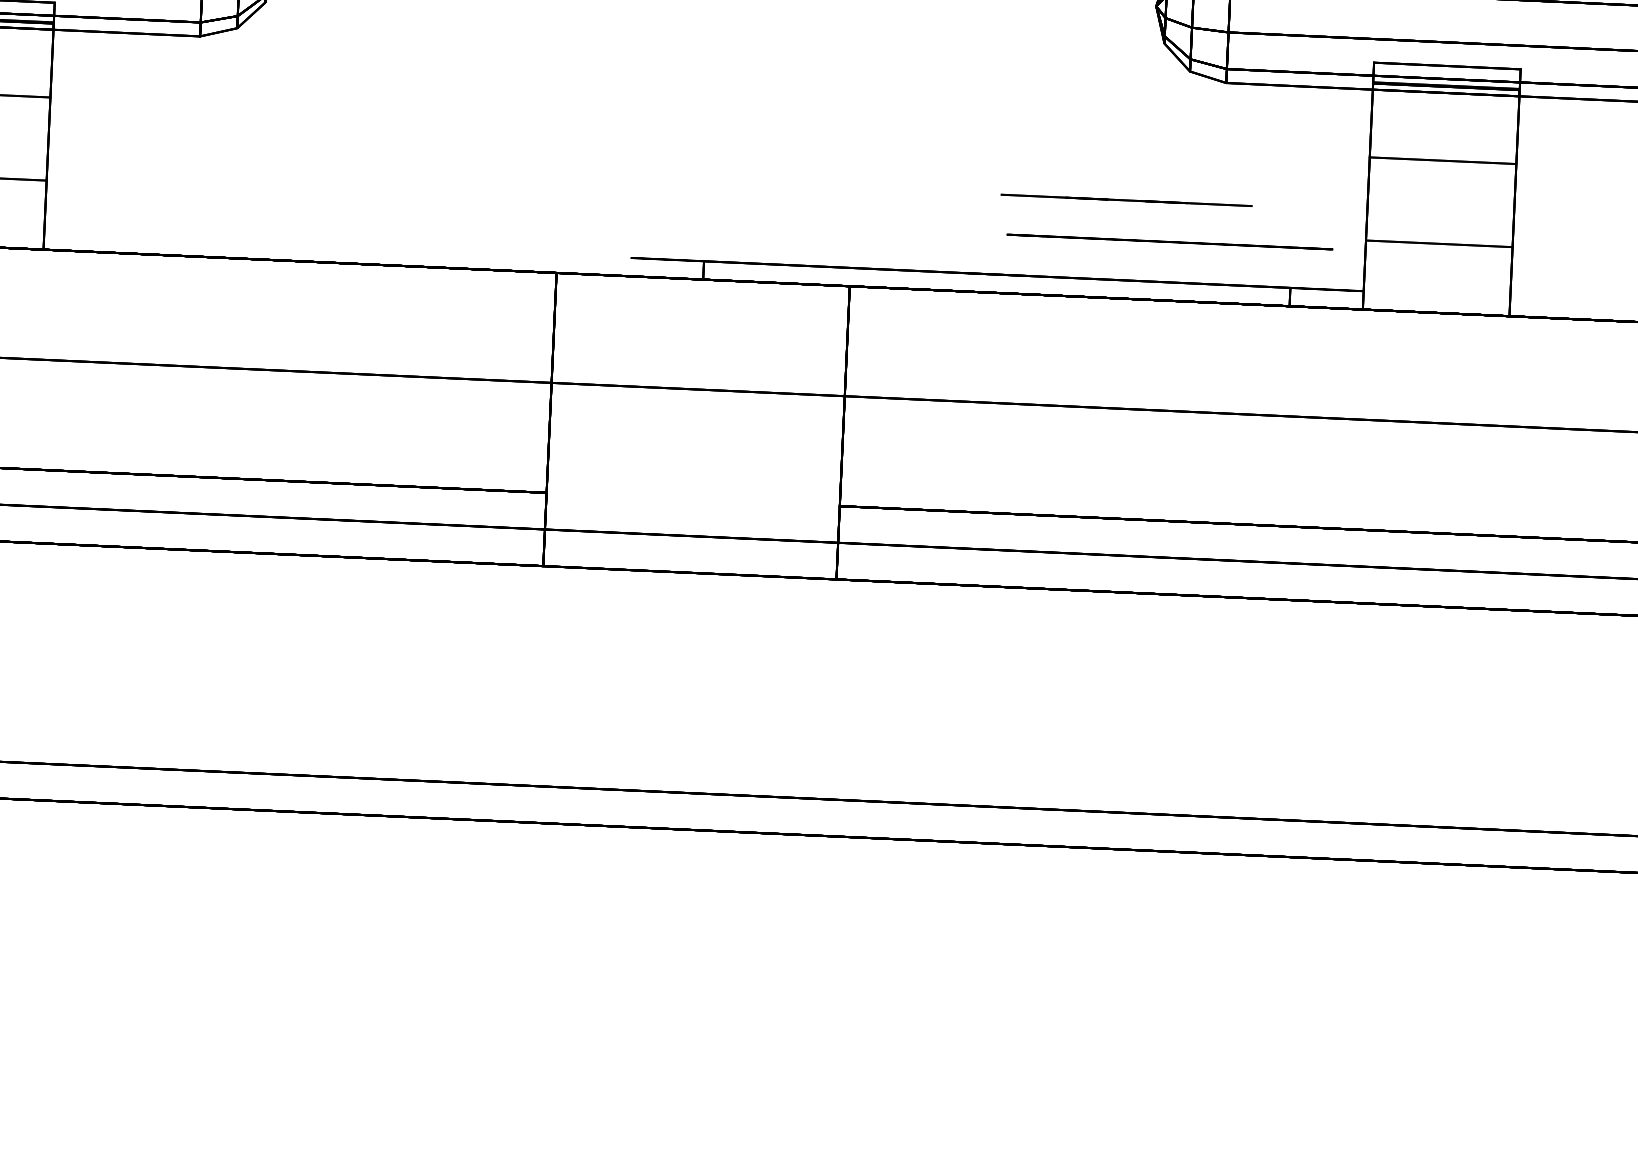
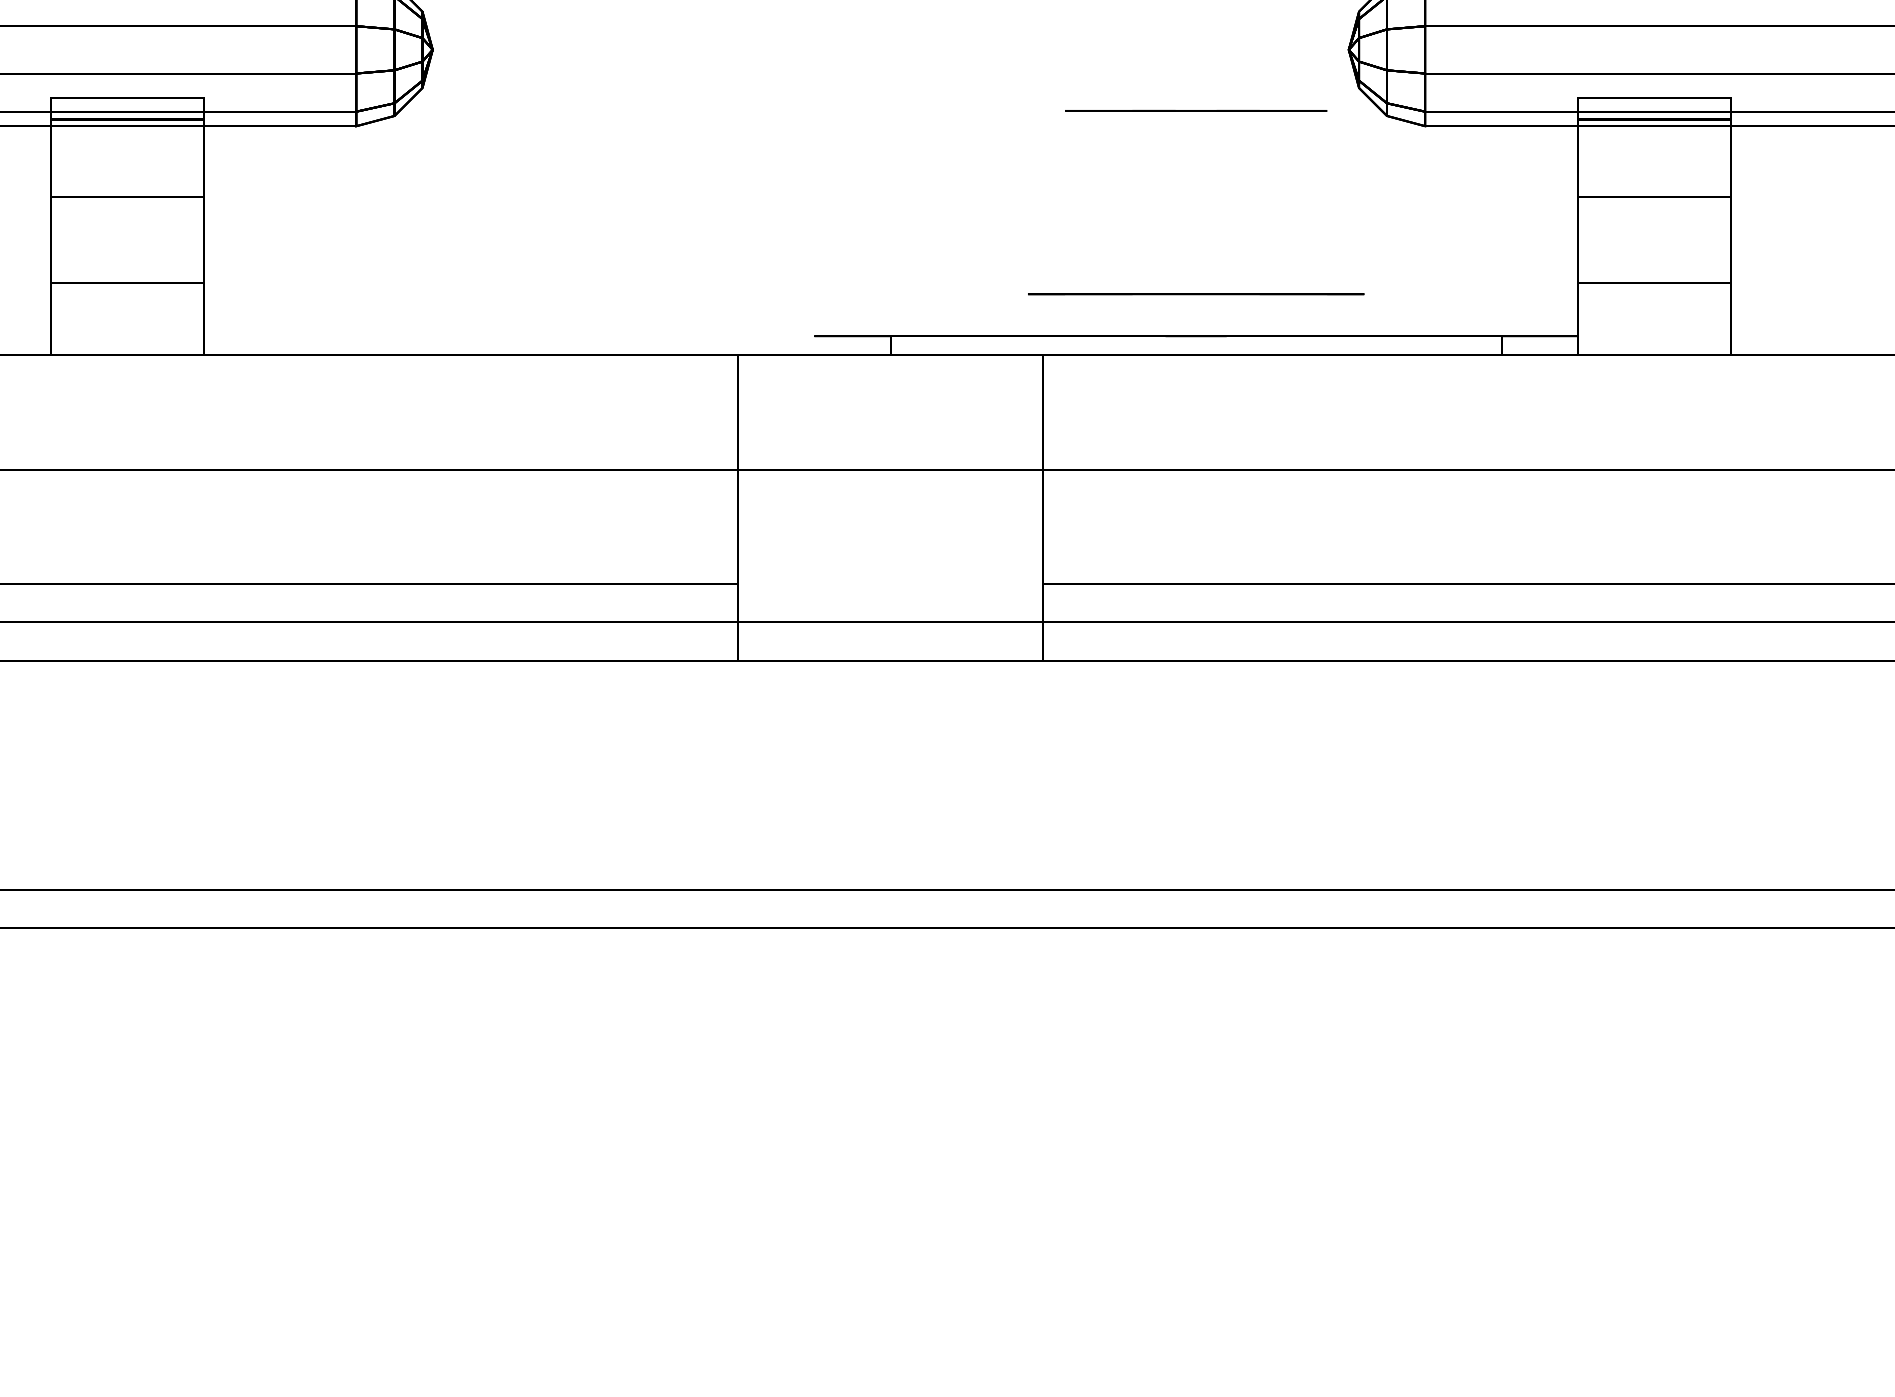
line: (1126, 200) -> (1196, 110), moved
line: (1170, 242) -> (1196, 294), moved

